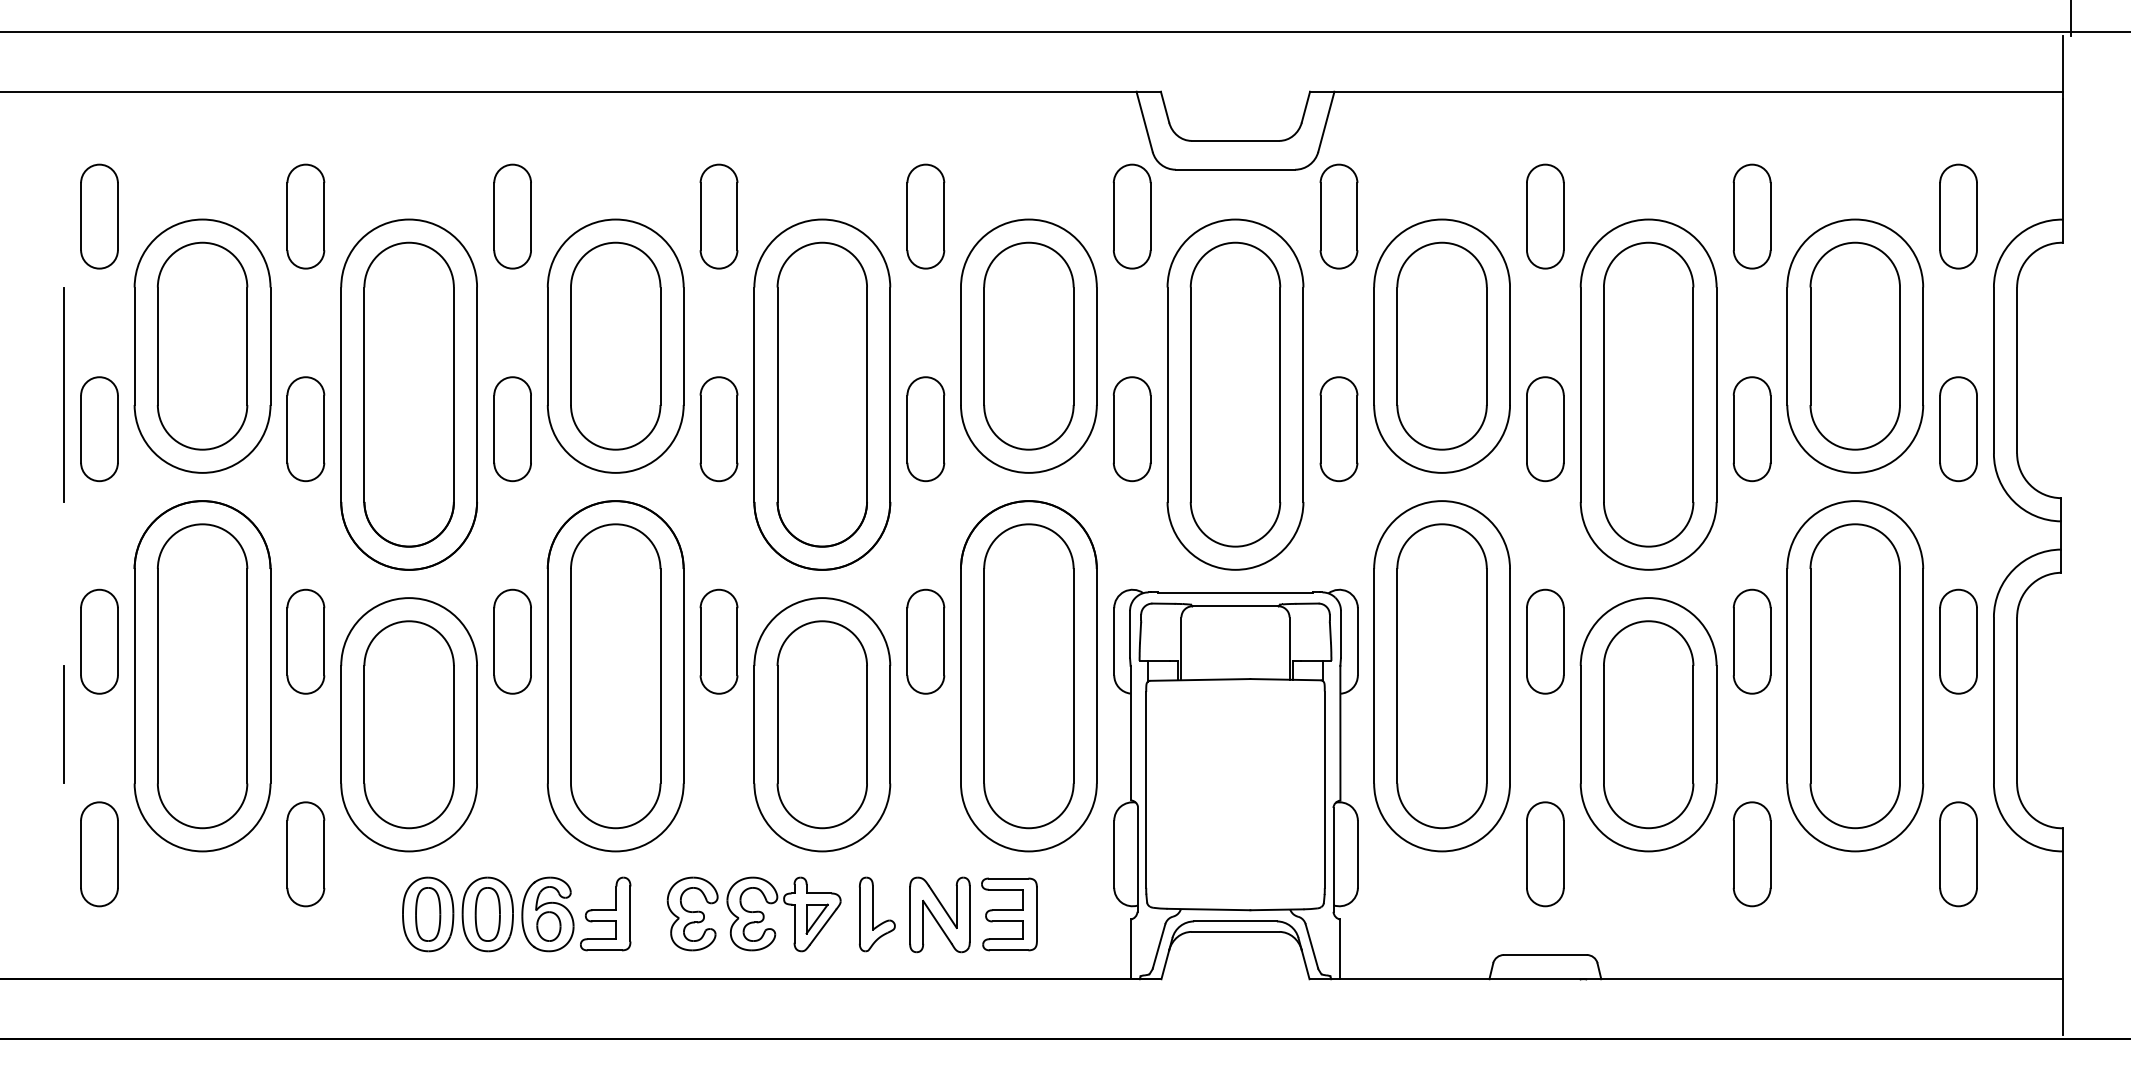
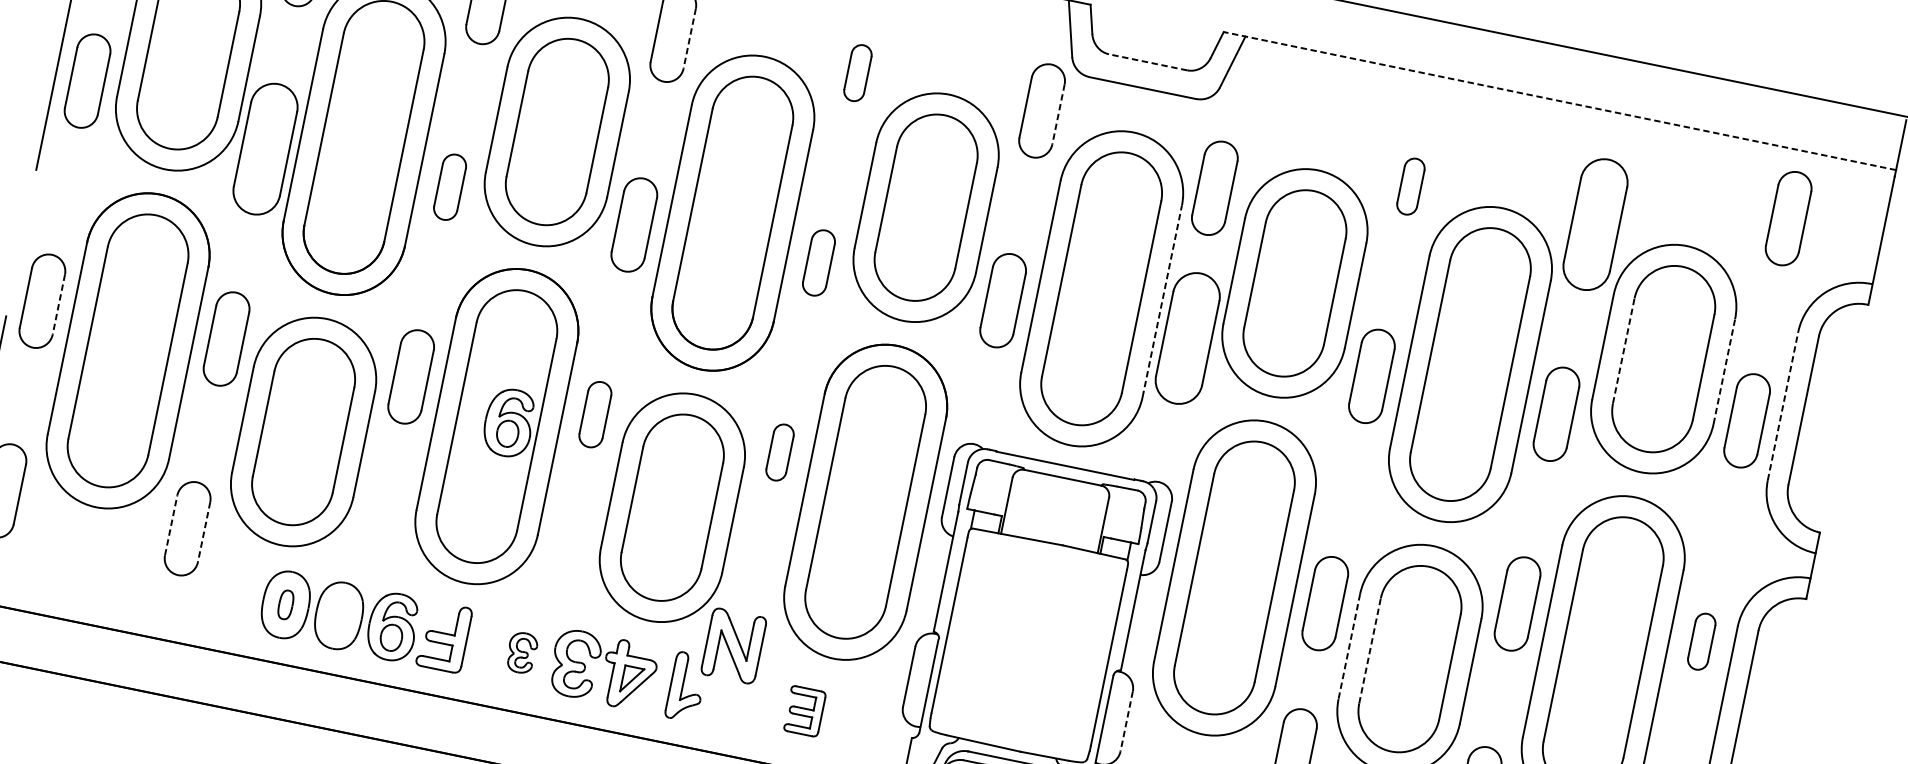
line: (1686, 91) -> (1559, 100), solid -> dashed
line: (1235, 140) -> (1148, 61), solid -> dashed
line: (737, 216) -> (689, 38), solid -> dashed
part: (925, 216) -> (857, 72), size x0.6
line: (1150, 216) -> (1058, 114), solid -> dashed
part: (1338, 216) -> (1214, 188), moved
part: (1545, 216) -> (1411, 186), size x0.6
part: (1751, 216) -> (1594, 224), size x1.4
part: (1958, 216) -> (1788, 218), moved
line: (1810, 346) -> (1623, 351), solid -> dashed
line: (1923, 346) -> (1724, 371), solid -> dashed
line: (1993, 370) -> (1782, 406), solid -> dashed
line: (1303, 394) -> (1162, 301), solid -> dashed
part: (99, 429) -> (87, 81), moved
part: (305, 429) -> (265, 149), size x1.4
part: (512, 429) -> (449, 187), size x0.7
part: (925, 429) -> (818, 263), size x0.7
part: (1338, 429) -> (1187, 338), size x1.4
part: (1958, 429) -> (1747, 421), moved
line: (117, 641) -> (58, 304), solid -> dashed
part: (718, 641) -> (594, 414), size x0.7
part: (925, 641) -> (779, 452), size x0.6
part: (1545, 641) -> (1325, 603), moved
part: (1958, 641) -> (1701, 641), size x0.6
part: (627, 669) -> (508, 422), added
line: (1580, 724) -> (1349, 646), solid -> dashed
line: (1603, 724) -> (1369, 650), solid -> dashed
line: (287, 854) -> (171, 525), solid -> dashed
line: (324, 854) -> (204, 532), solid -> dashed
line: (1357, 854) -> (1126, 721), solid -> dashed
part: (692, 913) -> (521, 652), size x0.6
part: (428, 914) -> (286, 604), size x0.6
part: (487, 914) -> (338, 615), removed
part: (939, 914) -> (733, 645), moved
part: (1009, 914) -> (804, 711), size x0.7

